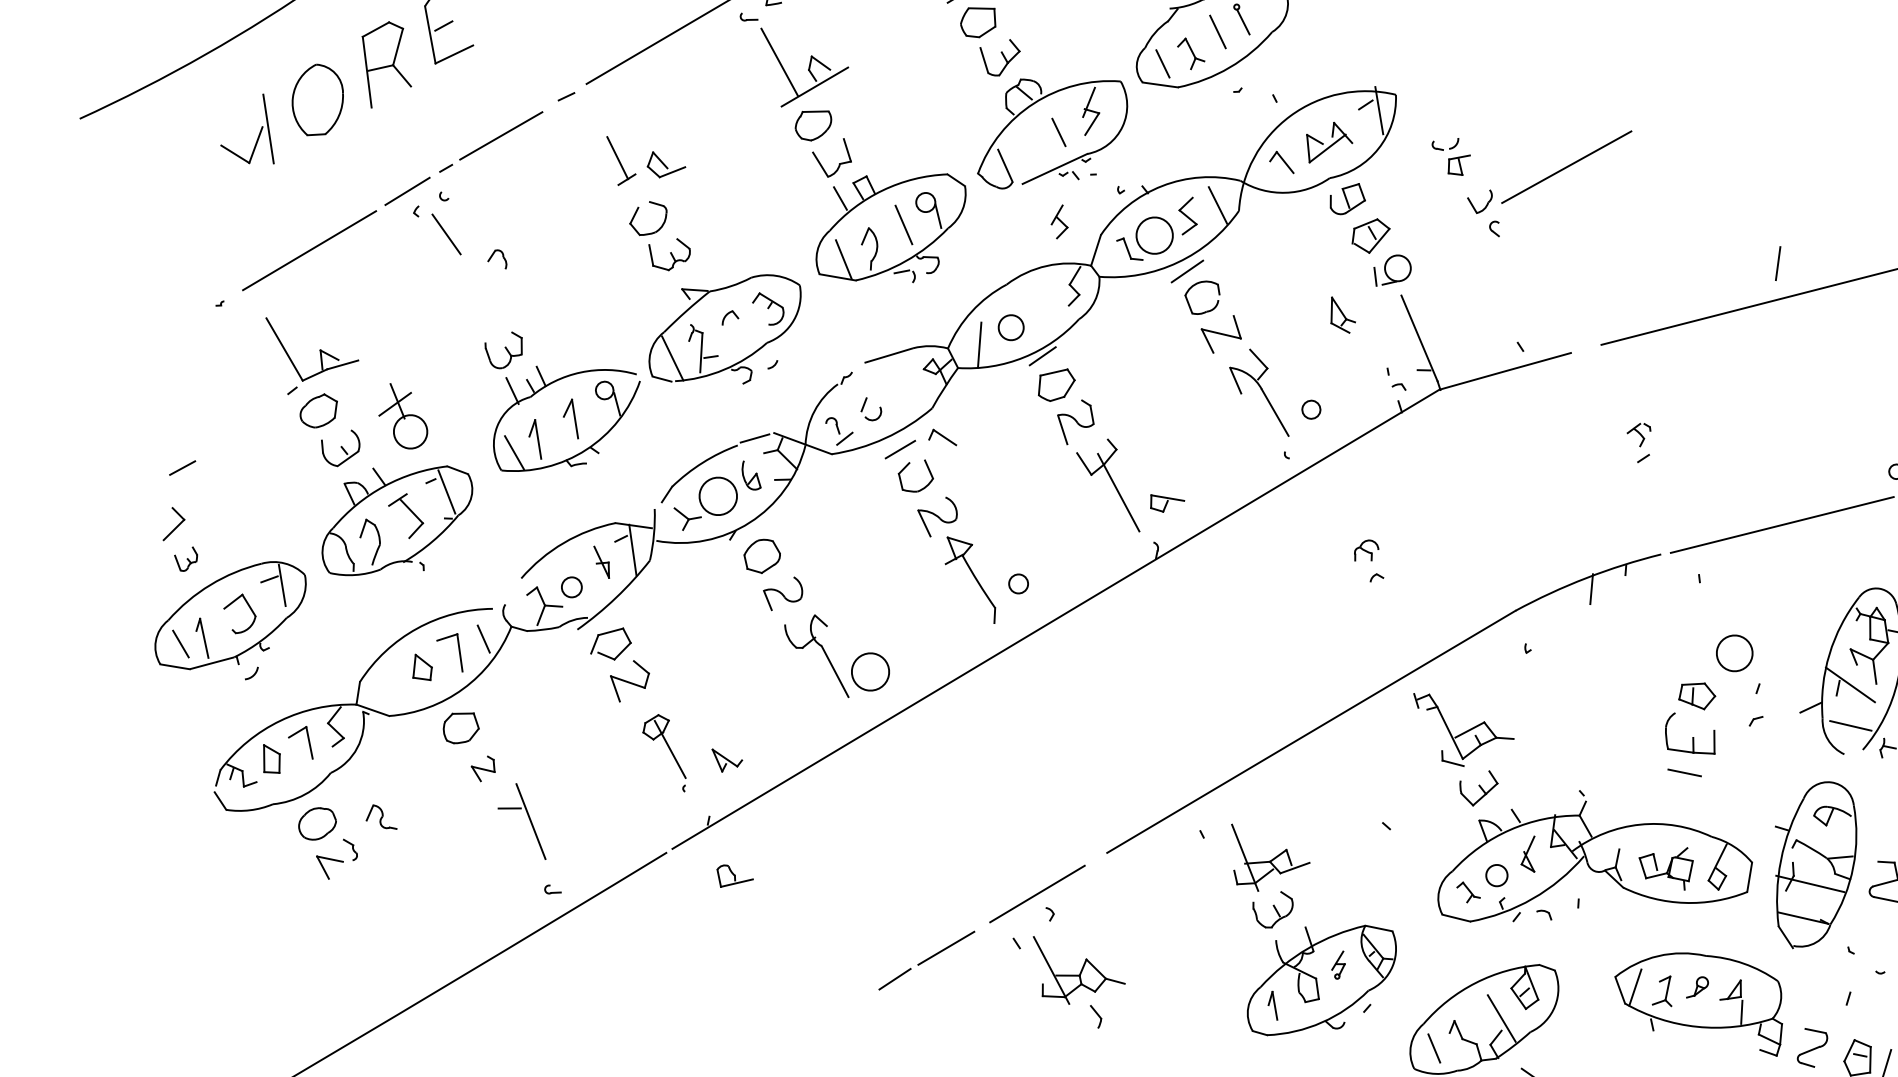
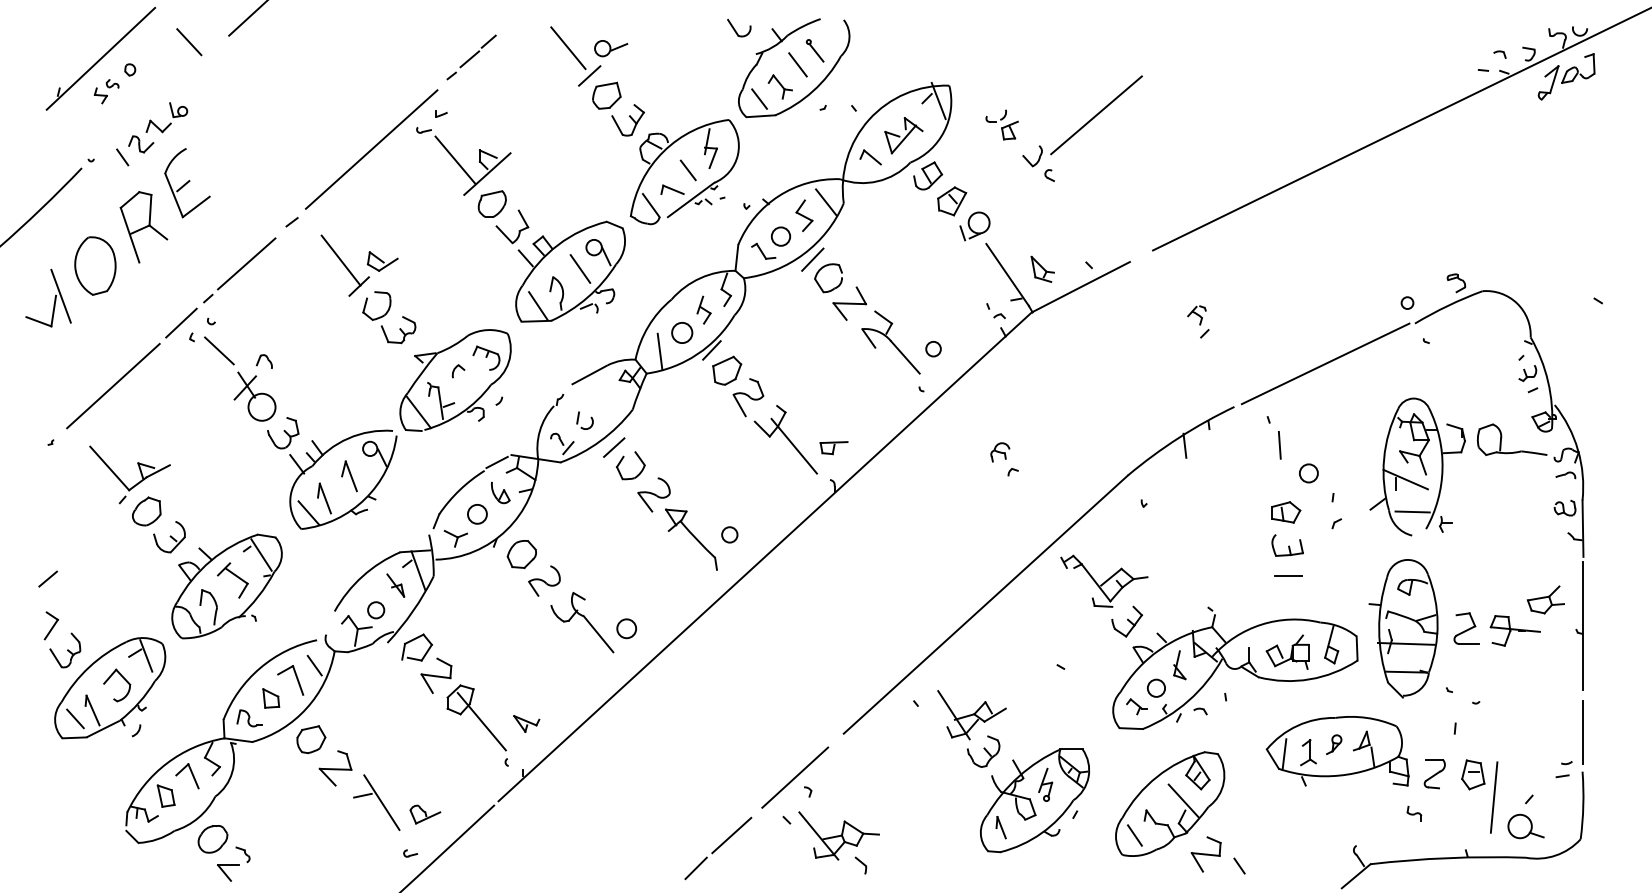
part: (619, 162) -> (344, 265), size x1.67
part: (1059, 221) -> (703, 309), moved
circle: (1154, 235) -> (780, 236), size x0.62
line: (1777, 263) -> (1279, 445), moved
part: (1342, 314) -> (1042, 268), moved
part: (404, 416) -> (254, 396), moved
part: (943, 436) -> (672, 189), moved
circle: (717, 495) -> (476, 513), size x0.62
part: (185, 558) -> (65, 650), size x1.67
circle: (1734, 653) -> (1308, 473), size x0.62
circle: (870, 671) -> (626, 628), size x0.62
part: (1691, 735) -> (1287, 545), size x0.71
part: (665, 751) -> (477, 725), size x1.43
part: (483, 768) -> (335, 768), size x1.67
part: (382, 817) -> (249, 718), moved
part: (734, 878) -> (425, 814), moved
part: (1338, 964) -> (1045, 784), size x1.43

